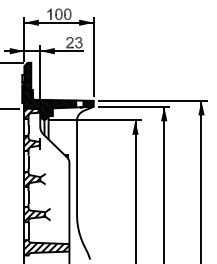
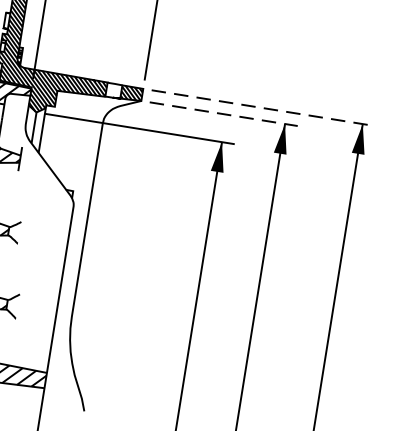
line: (152, 100) -> (263, 107), solid -> dashed
line: (134, 106) -> (224, 113), solid -> dashed

